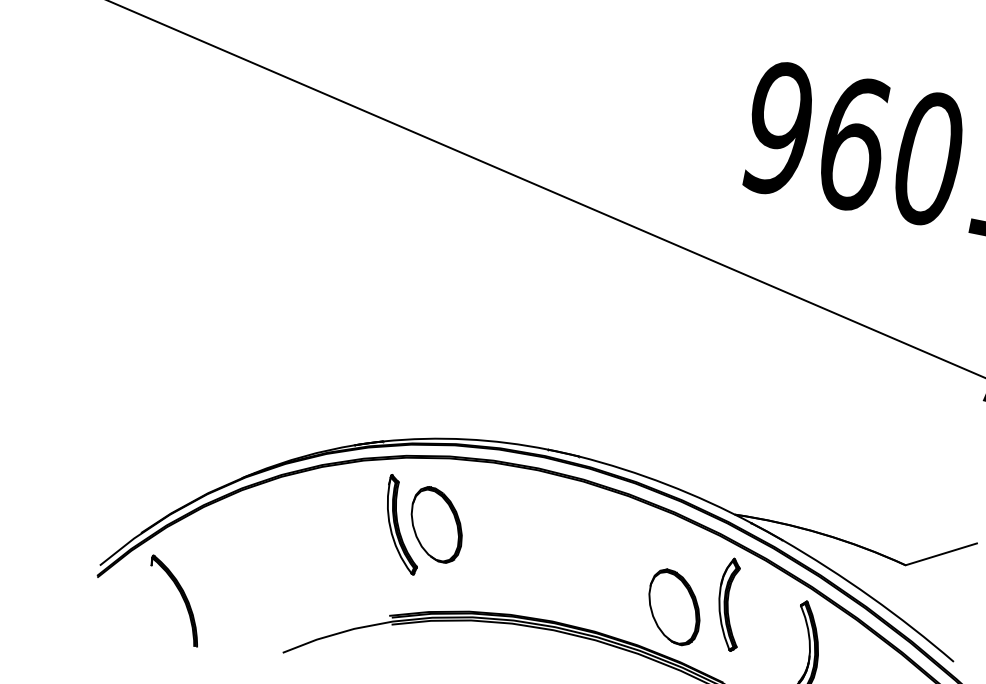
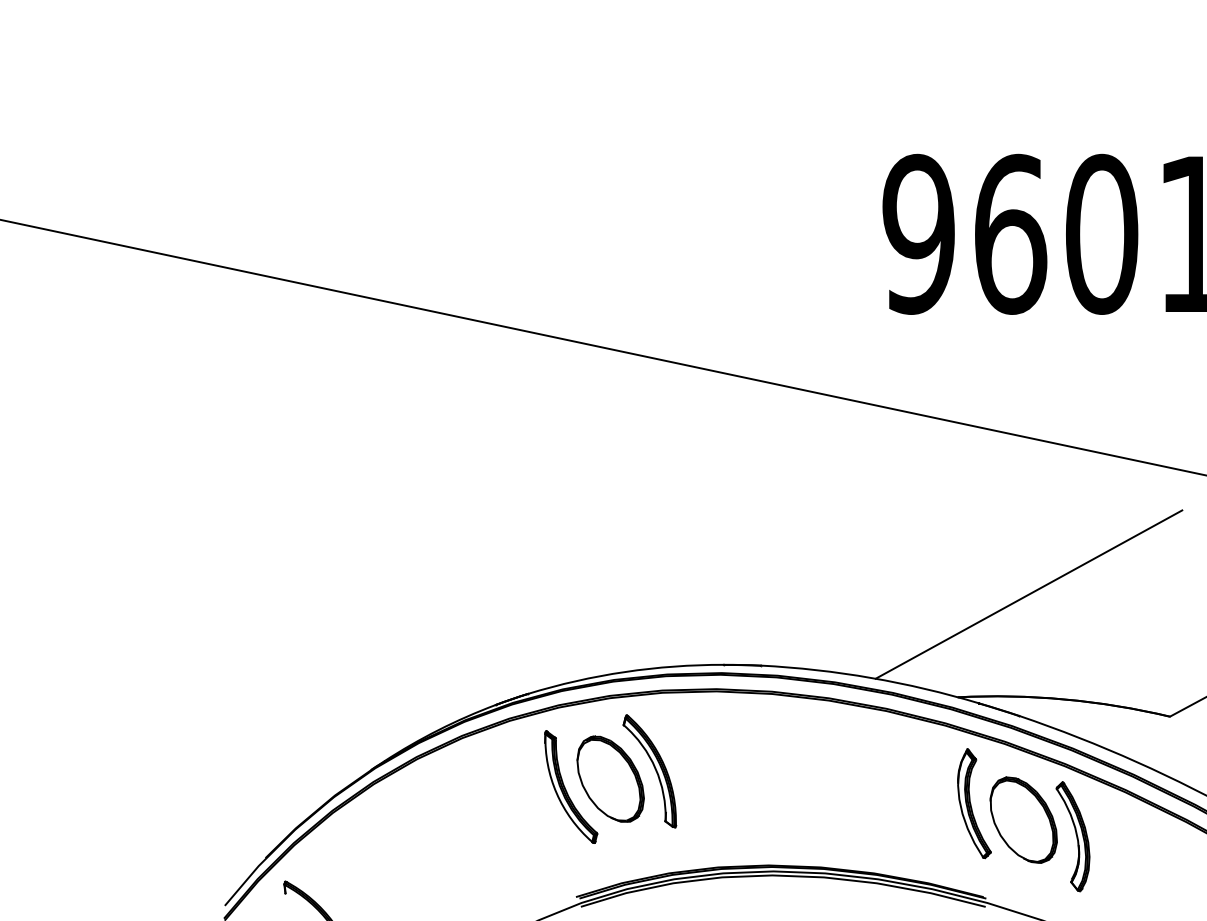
line: (809, 441) -> (1028, 594), added
part: (470, 524) -> (649, 771), added
part: (674, 606) -> (1023, 819), moved

